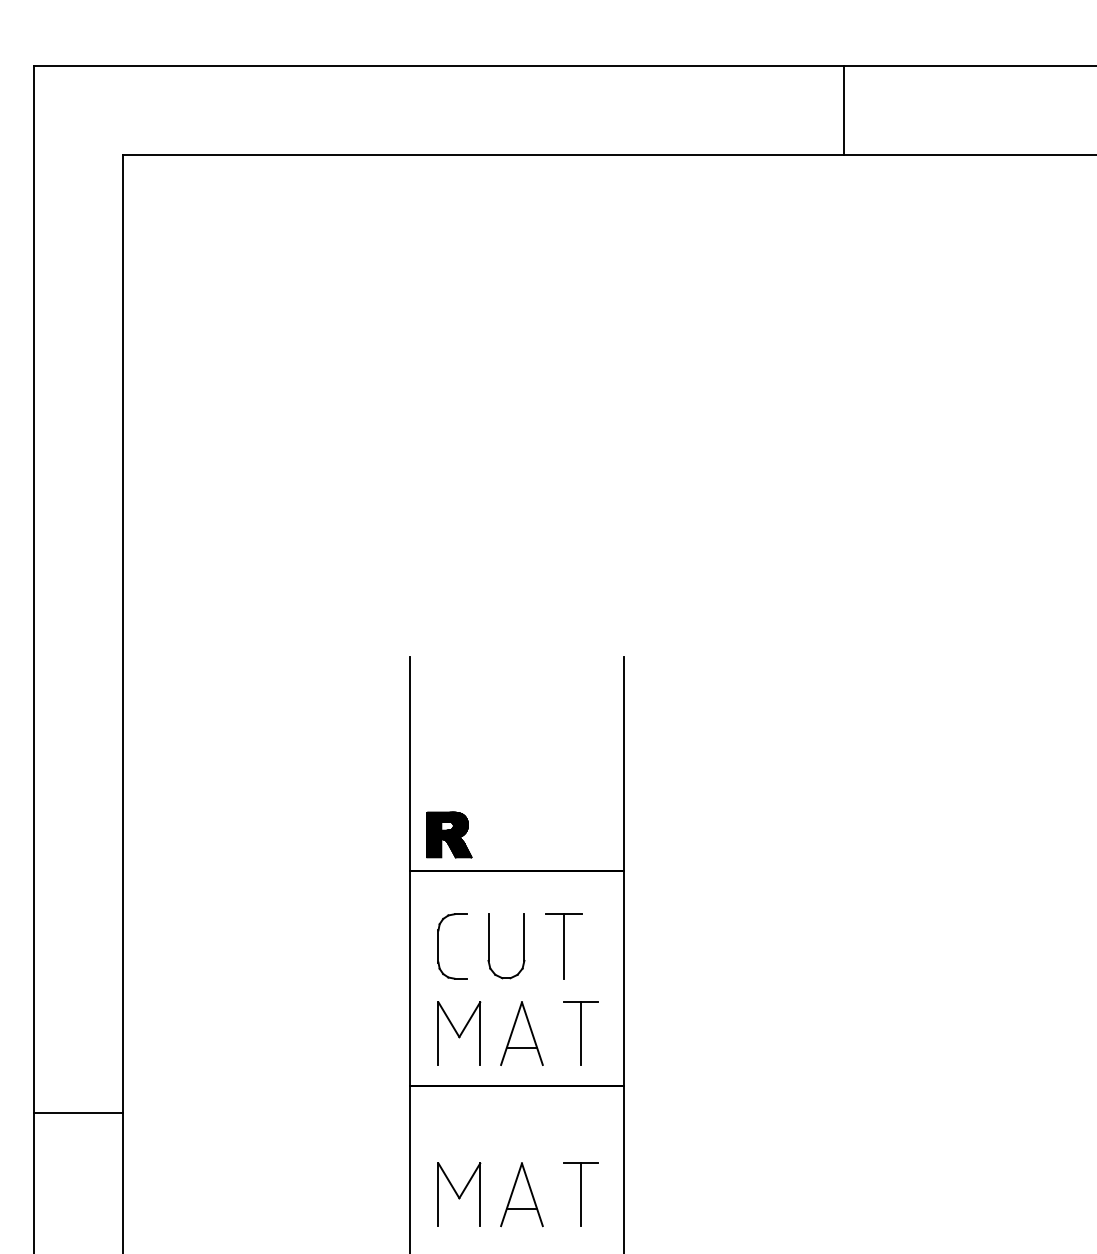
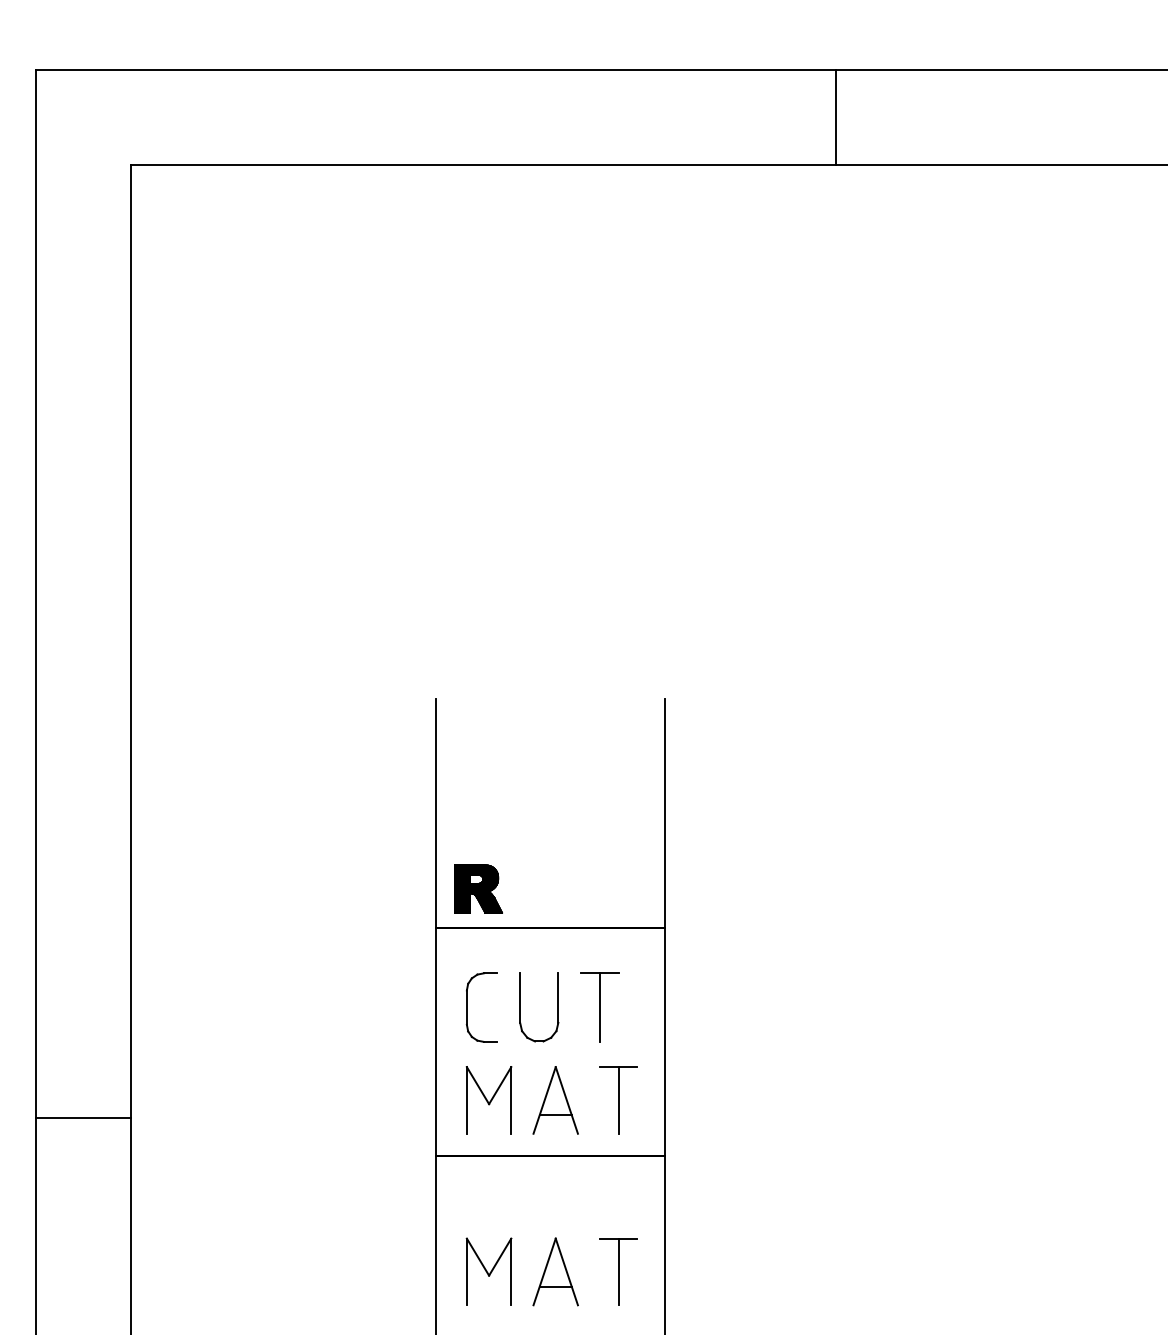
line: (844, 110) -> (836, 117), moved
line: (78, 1113) -> (83, 1118), moved

